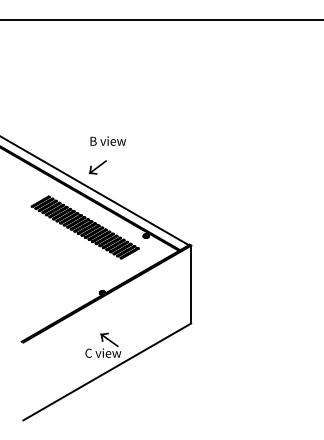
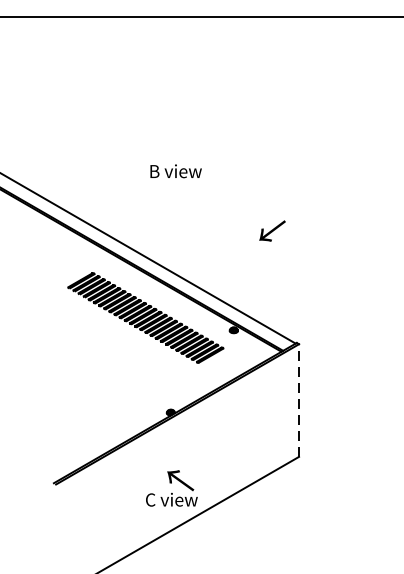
text: (107, 140) -> (175, 170), moved
text: (97, 167) -> (271, 231), moved
line: (191, 284) -> (299, 400), solid -> dashed

